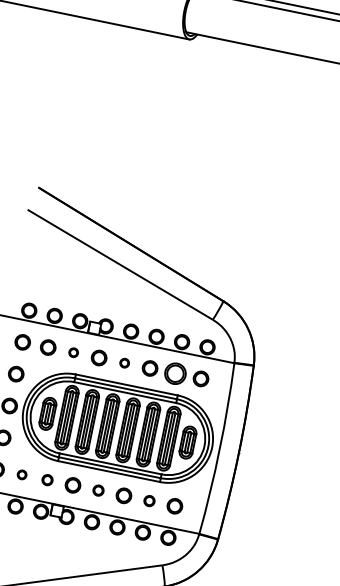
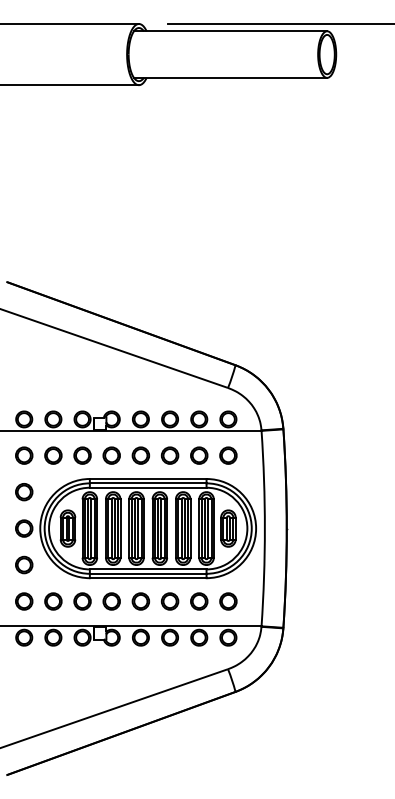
circle: (73, 352) -> (82, 455), size x1.67
part: (124, 363) -> (140, 455), size x1.67
circle: (175, 373) -> (199, 455), size x0.71
circle: (22, 474) -> (53, 601), size x1.67
circle: (47, 480) -> (82, 601), size x1.43
part: (98, 490) -> (140, 601), size x1.43
circle: (149, 501) -> (199, 601), size x1.43

